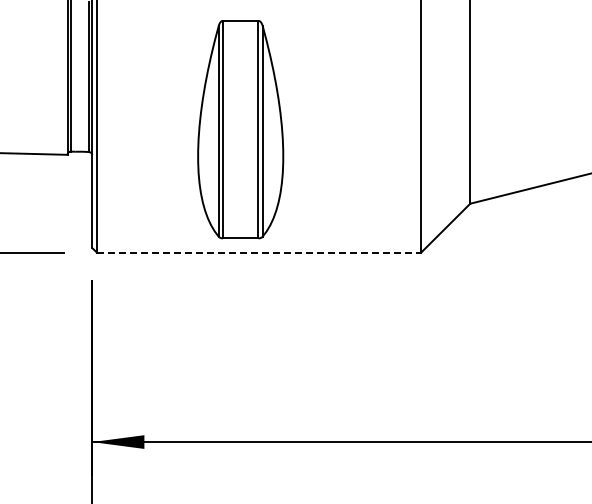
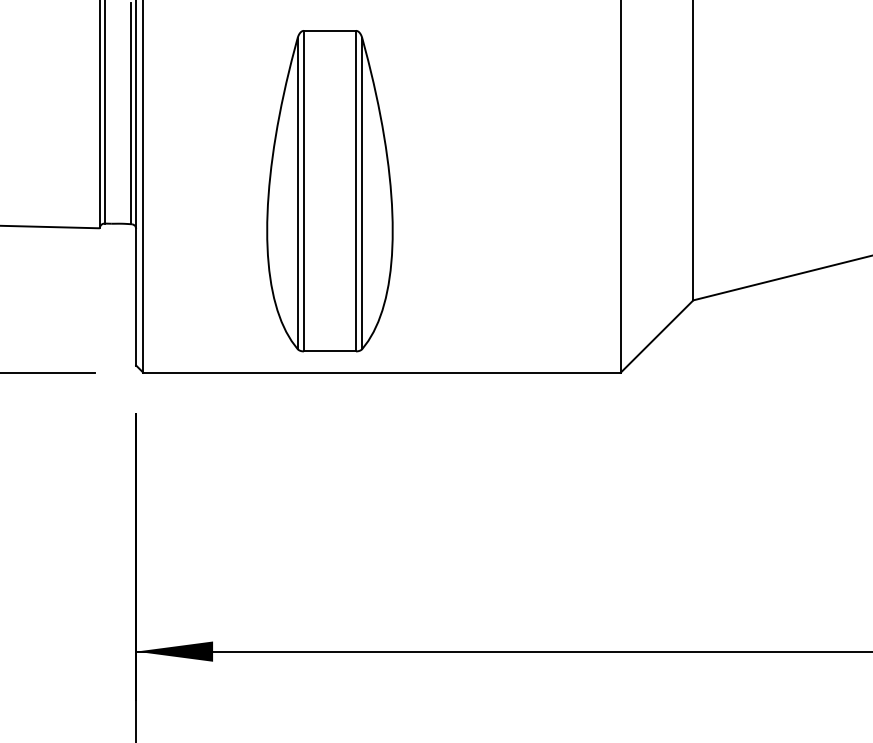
part: (240, 129) -> (329, 190), moved
line: (259, 252) -> (382, 372), dashed -> solid

